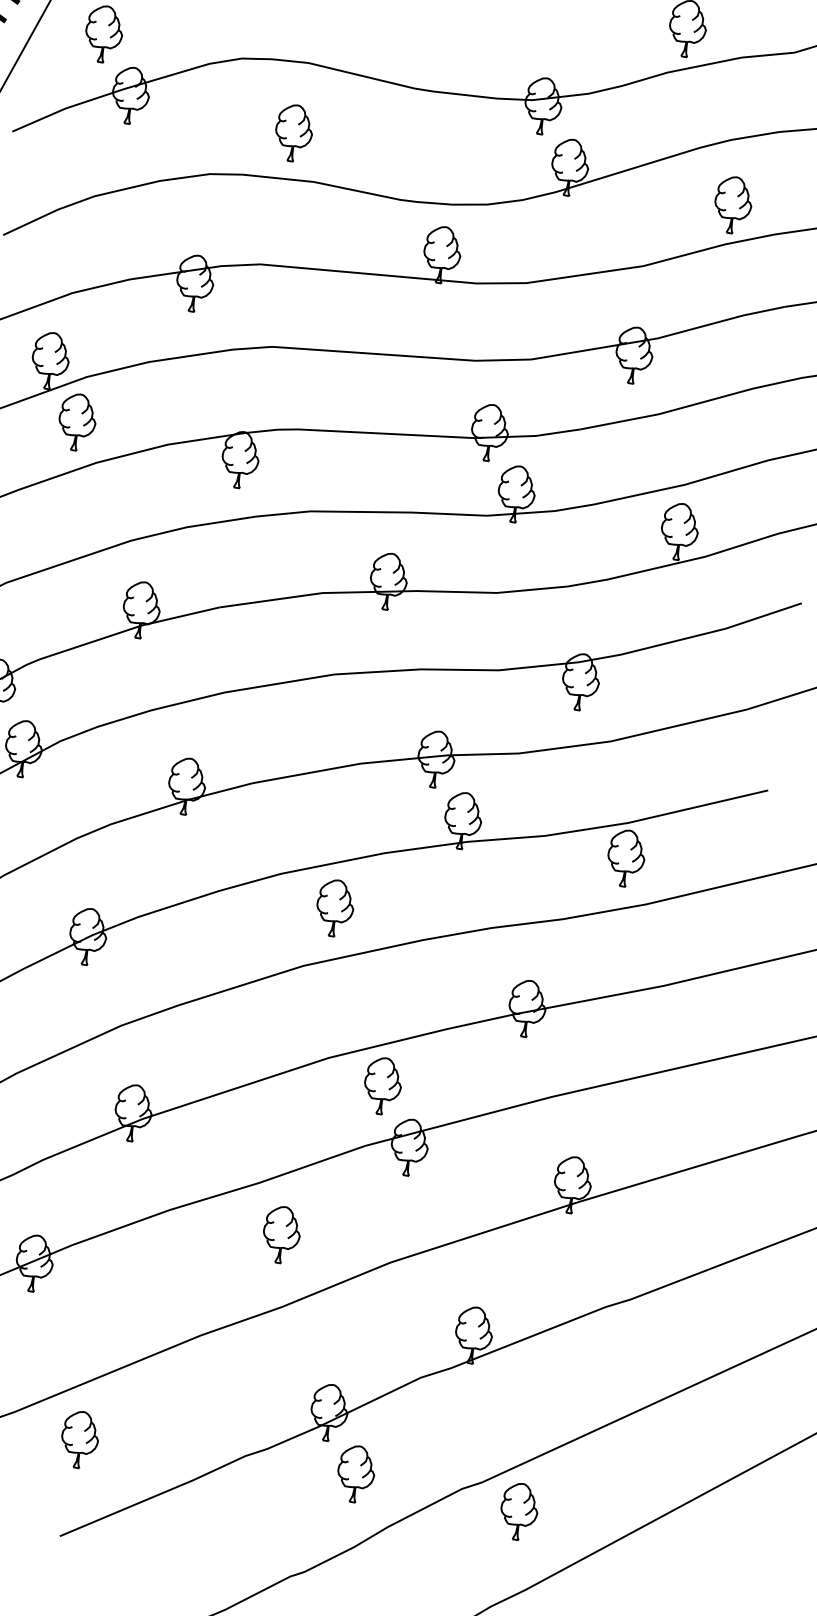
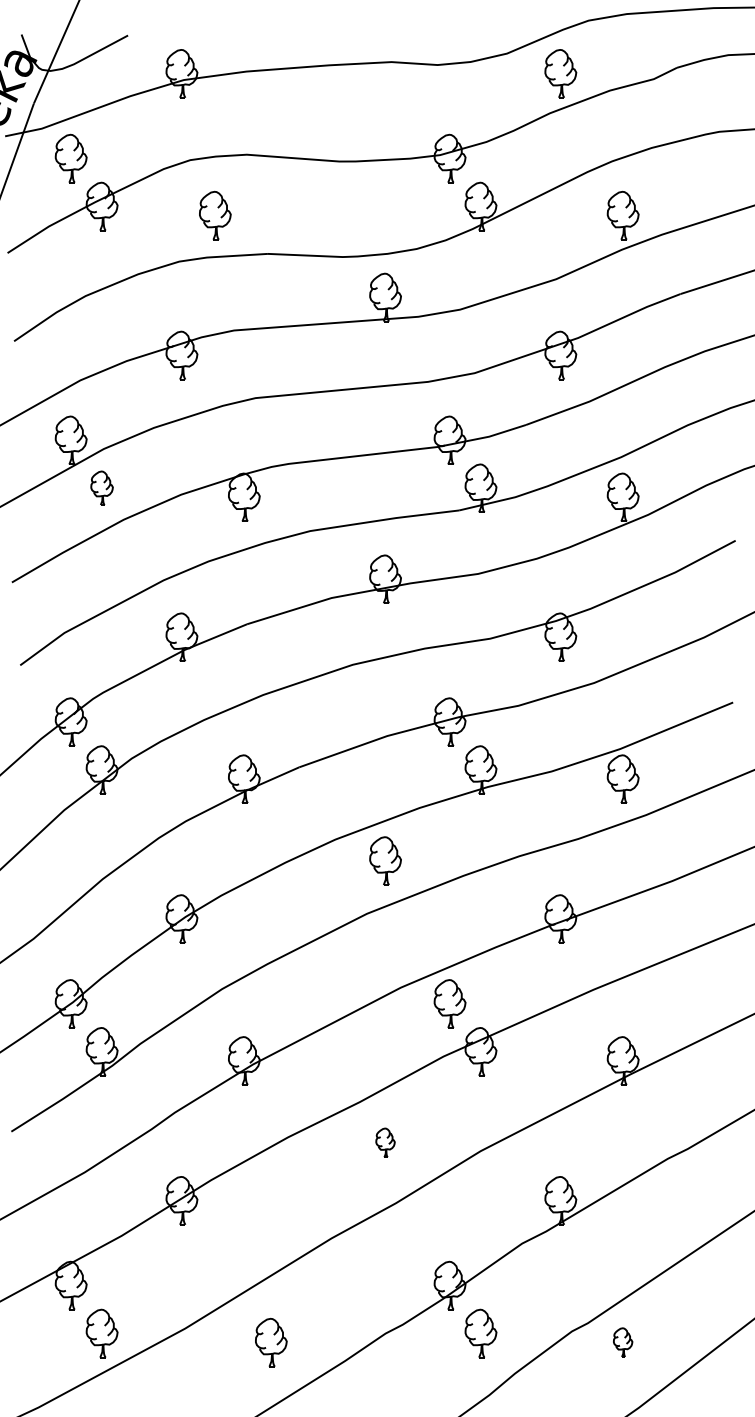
part: (294, 133) -> (215, 215), moved
part: (76, 421) -> (101, 487), size x0.7
part: (281, 1234) -> (385, 1142), size x0.6
part: (80, 1439) -> (271, 1342), moved
part: (518, 1511) -> (622, 1342), size x0.6

